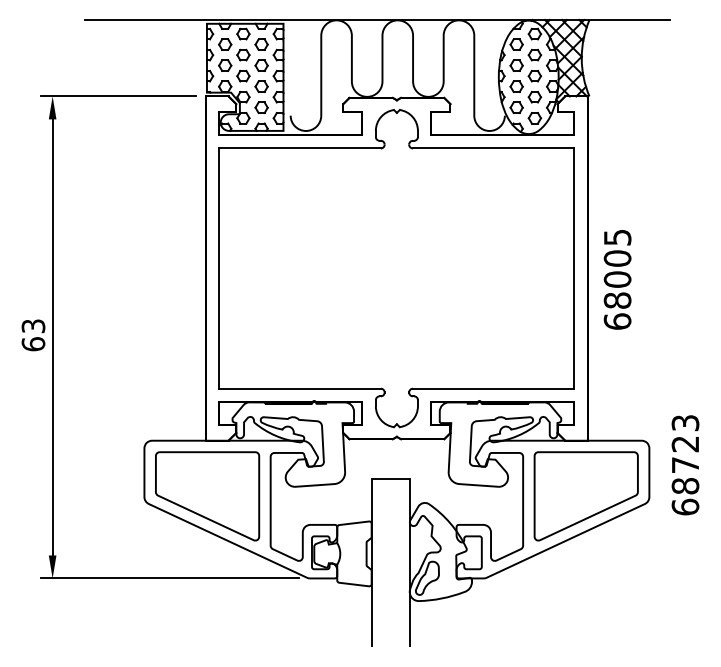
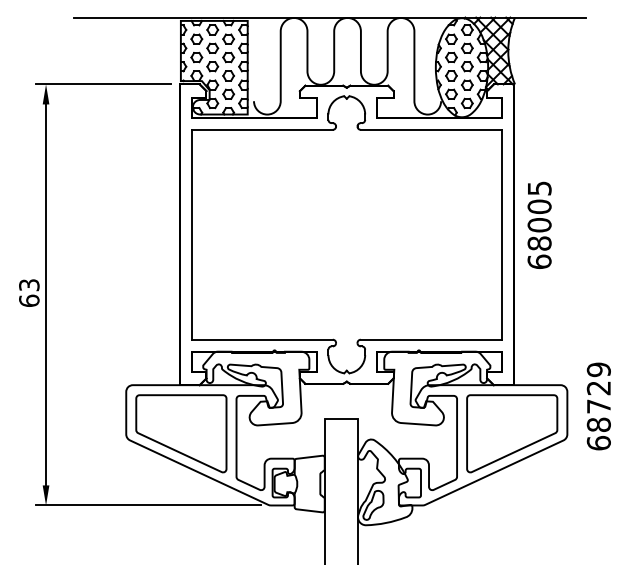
text: (617, 279) -> (539, 225), moved
text: (685, 423) -> (598, 370), 68723 -> 68729

